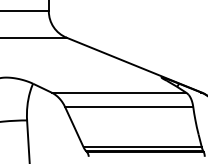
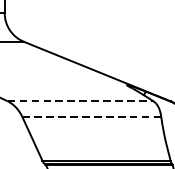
line: (119, 92) -> (81, 101), solid -> dashed
line: (128, 107) -> (91, 117), solid -> dashed

